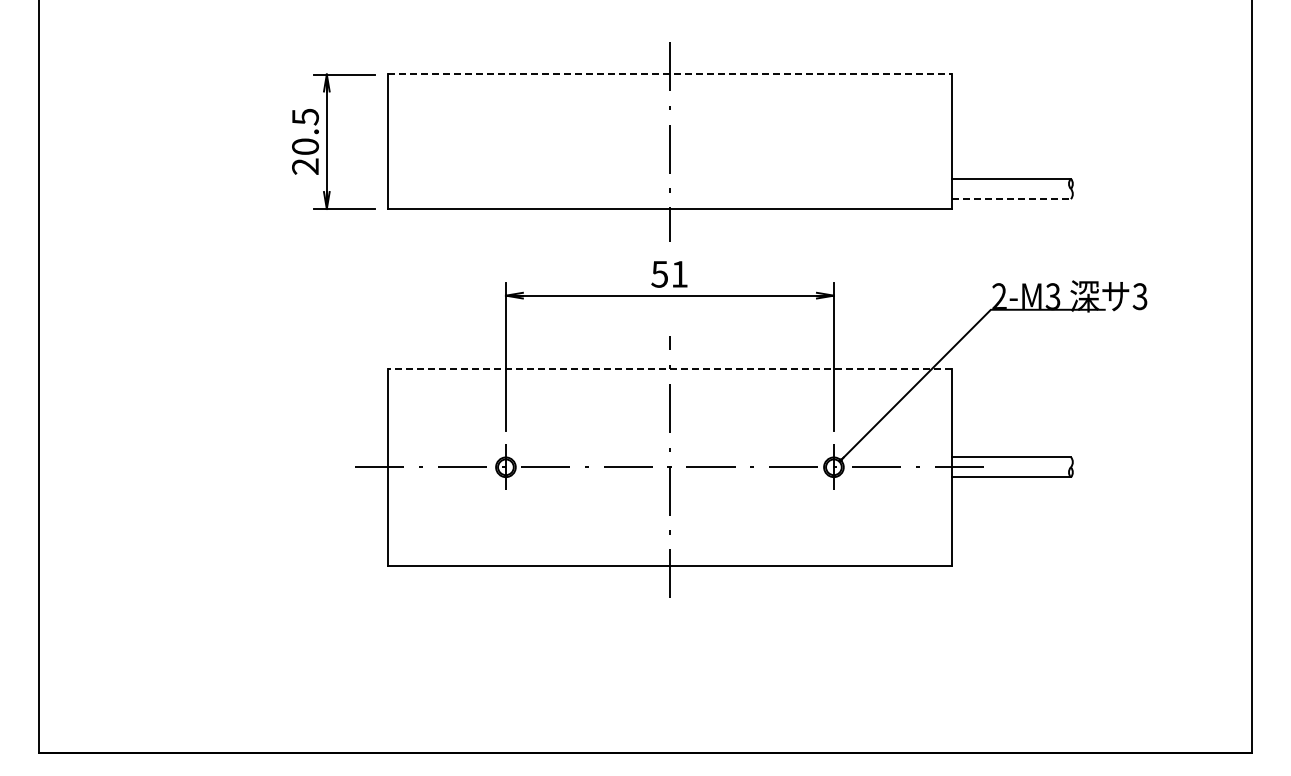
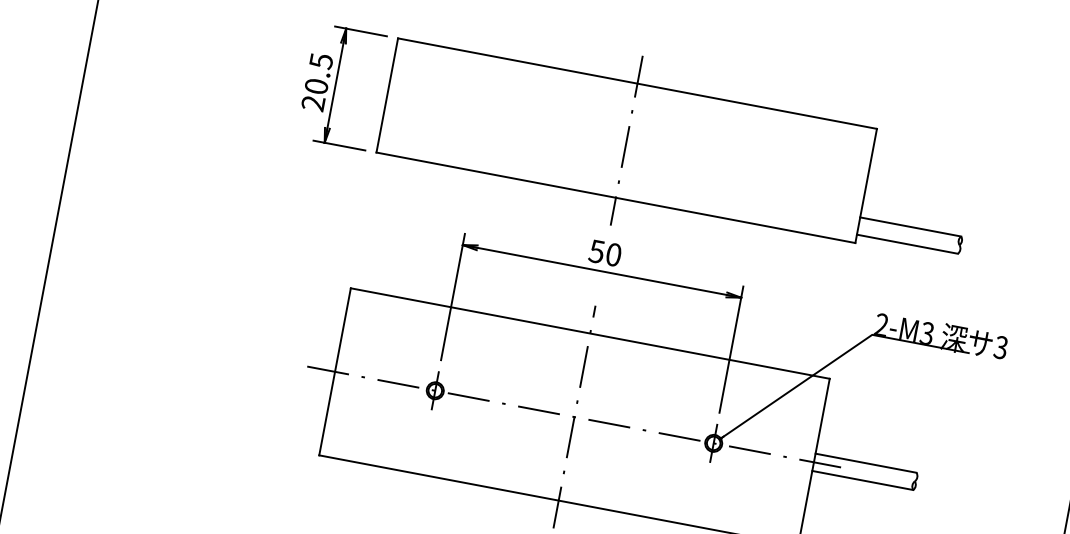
line: (670, 74) -> (637, 83), dashed -> solid
line: (1011, 199) -> (907, 244), dashed -> solid
text: (679, 273) -> (613, 254), 51 -> 50
line: (669, 368) -> (589, 333), dashed -> solid

